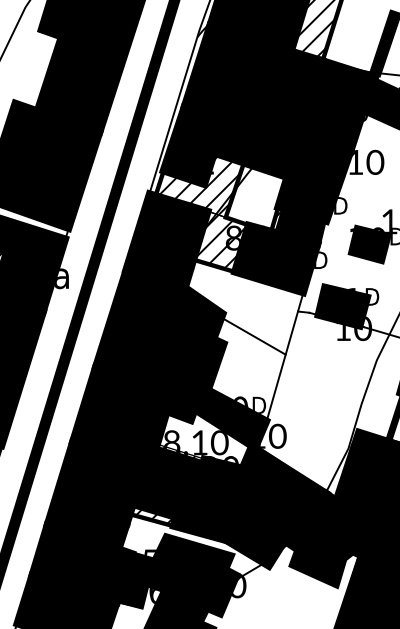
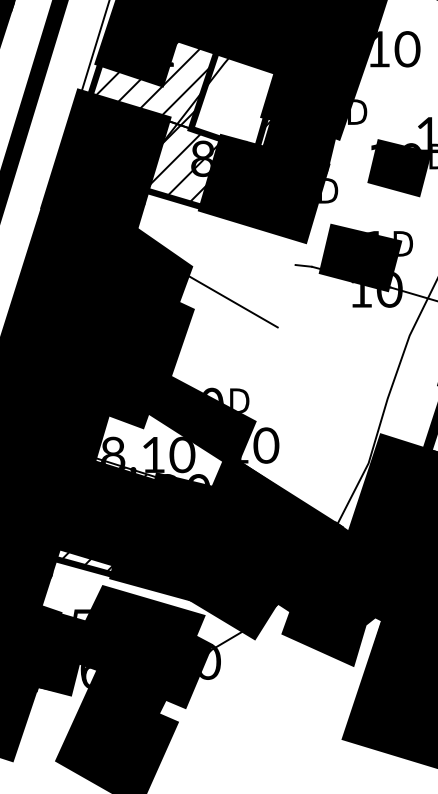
line: (284, 356) -> (276, 330), removed

